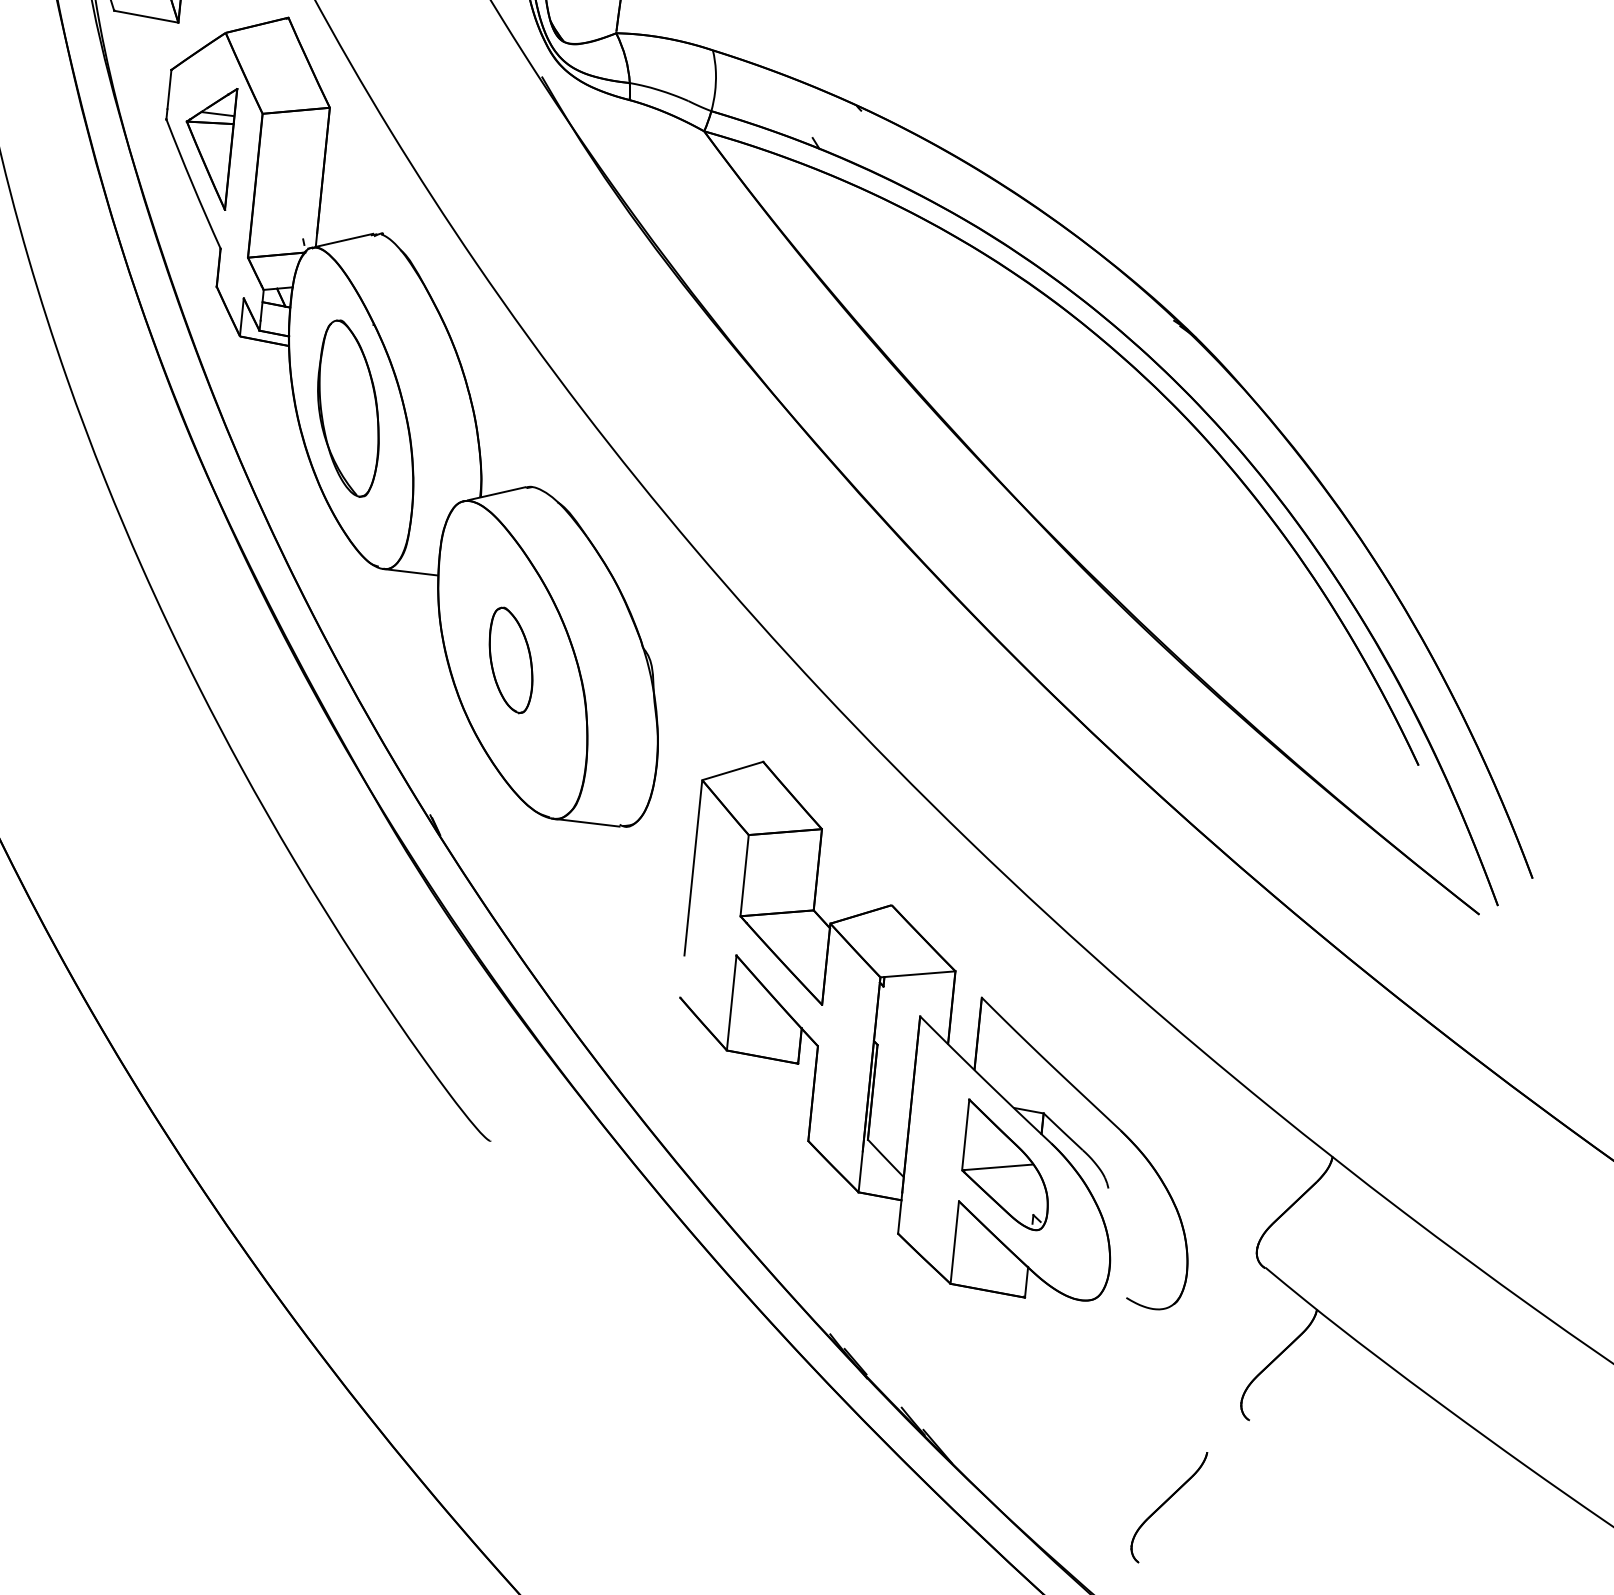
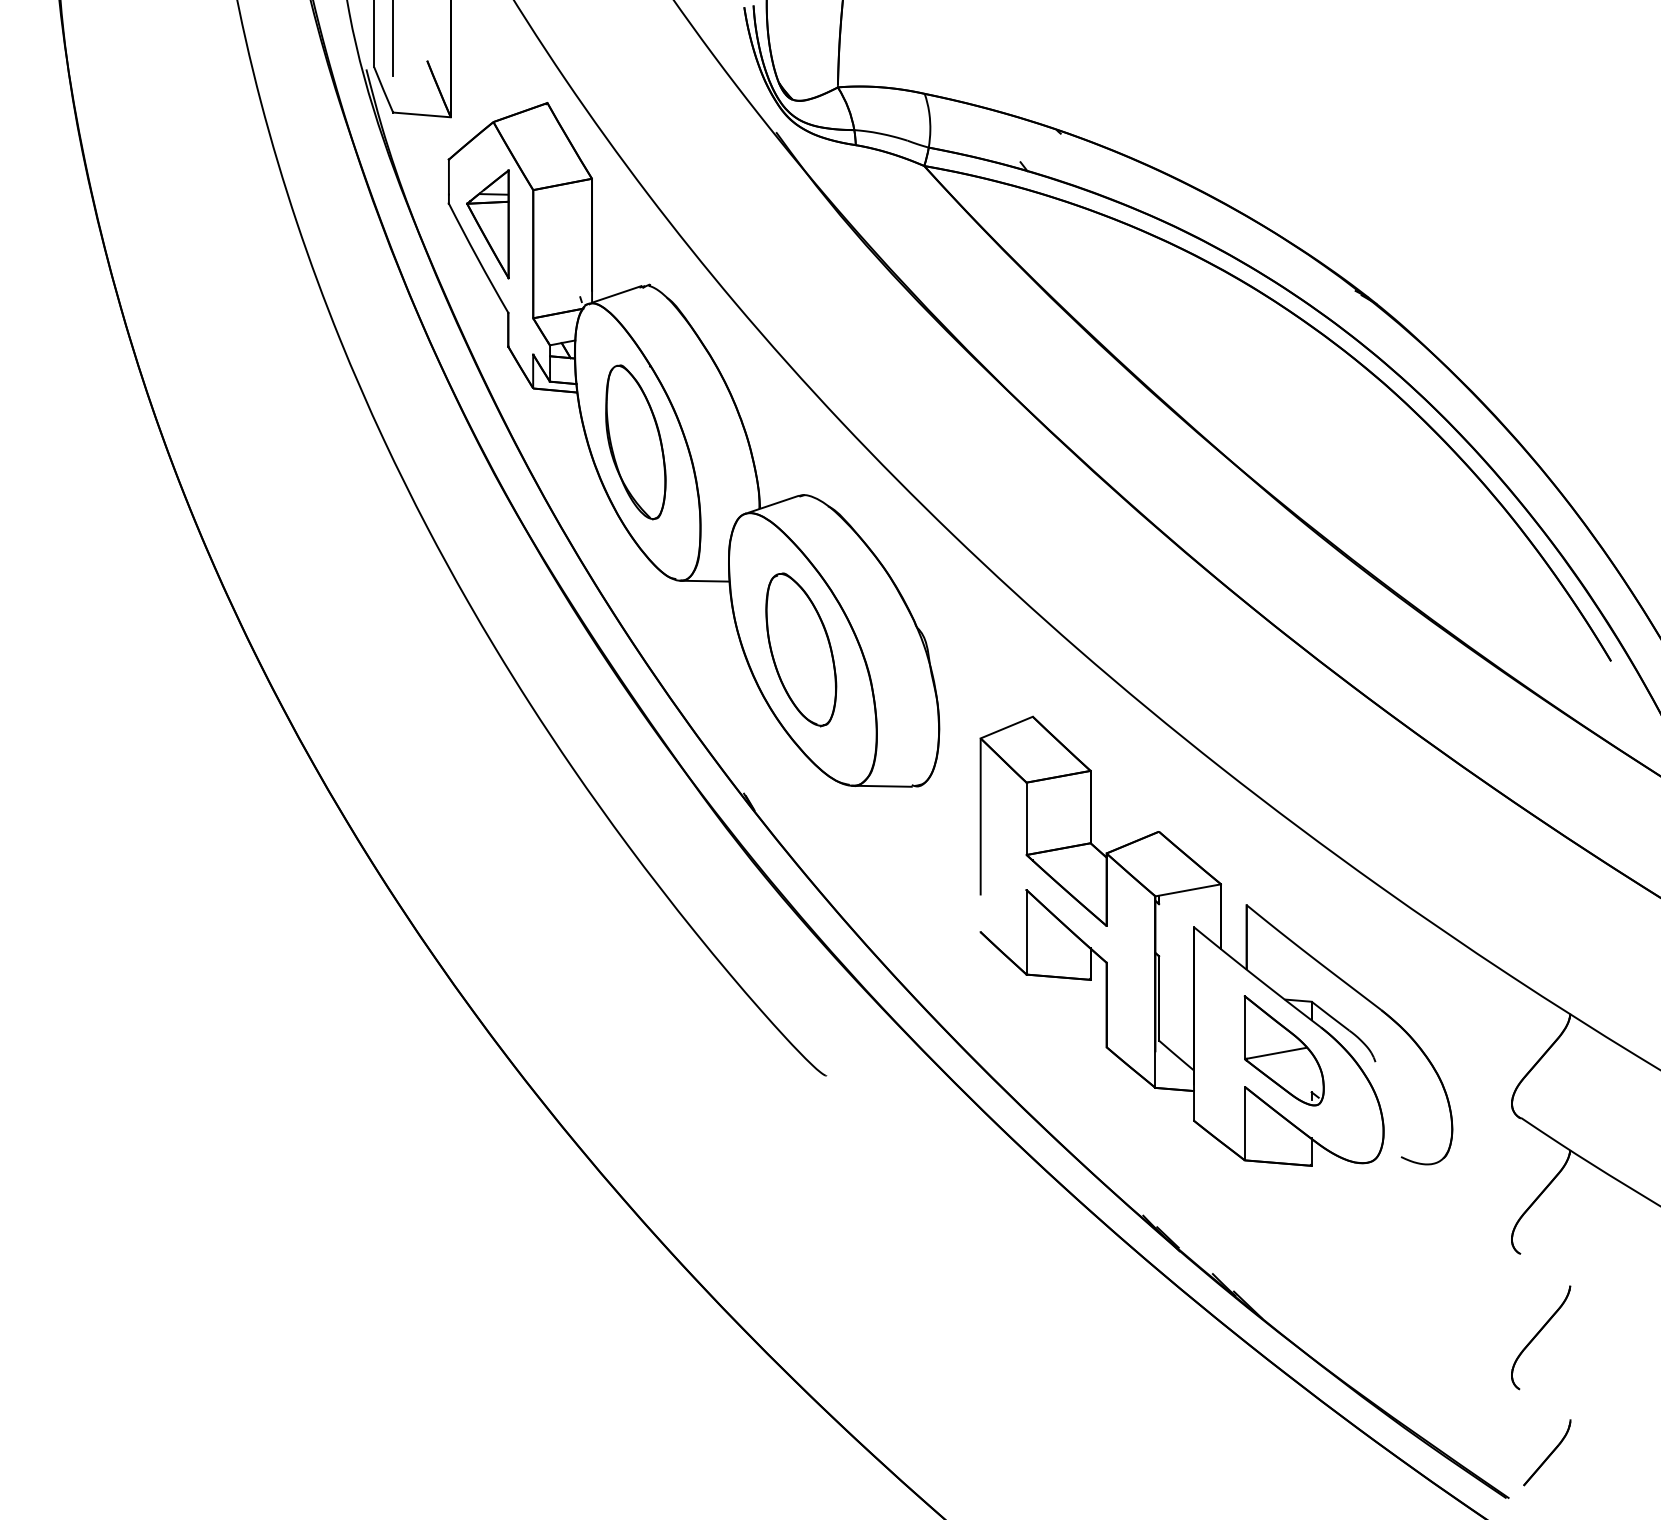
part: (511, 659) -> (801, 649), size x1.67
part: (1169, 1506) -> (1541, 1337), moved

